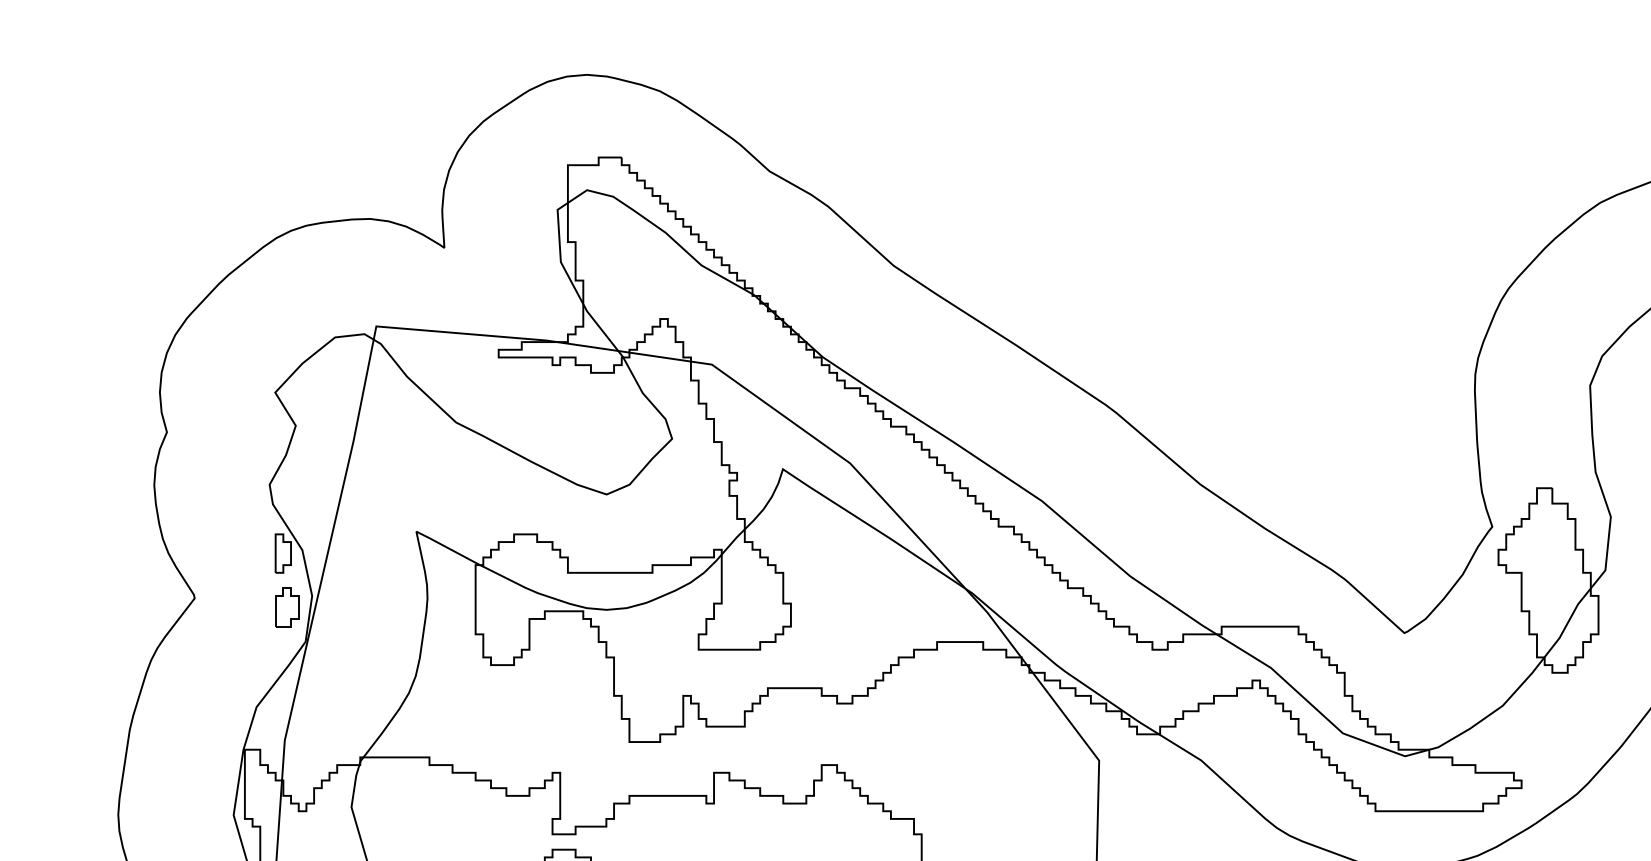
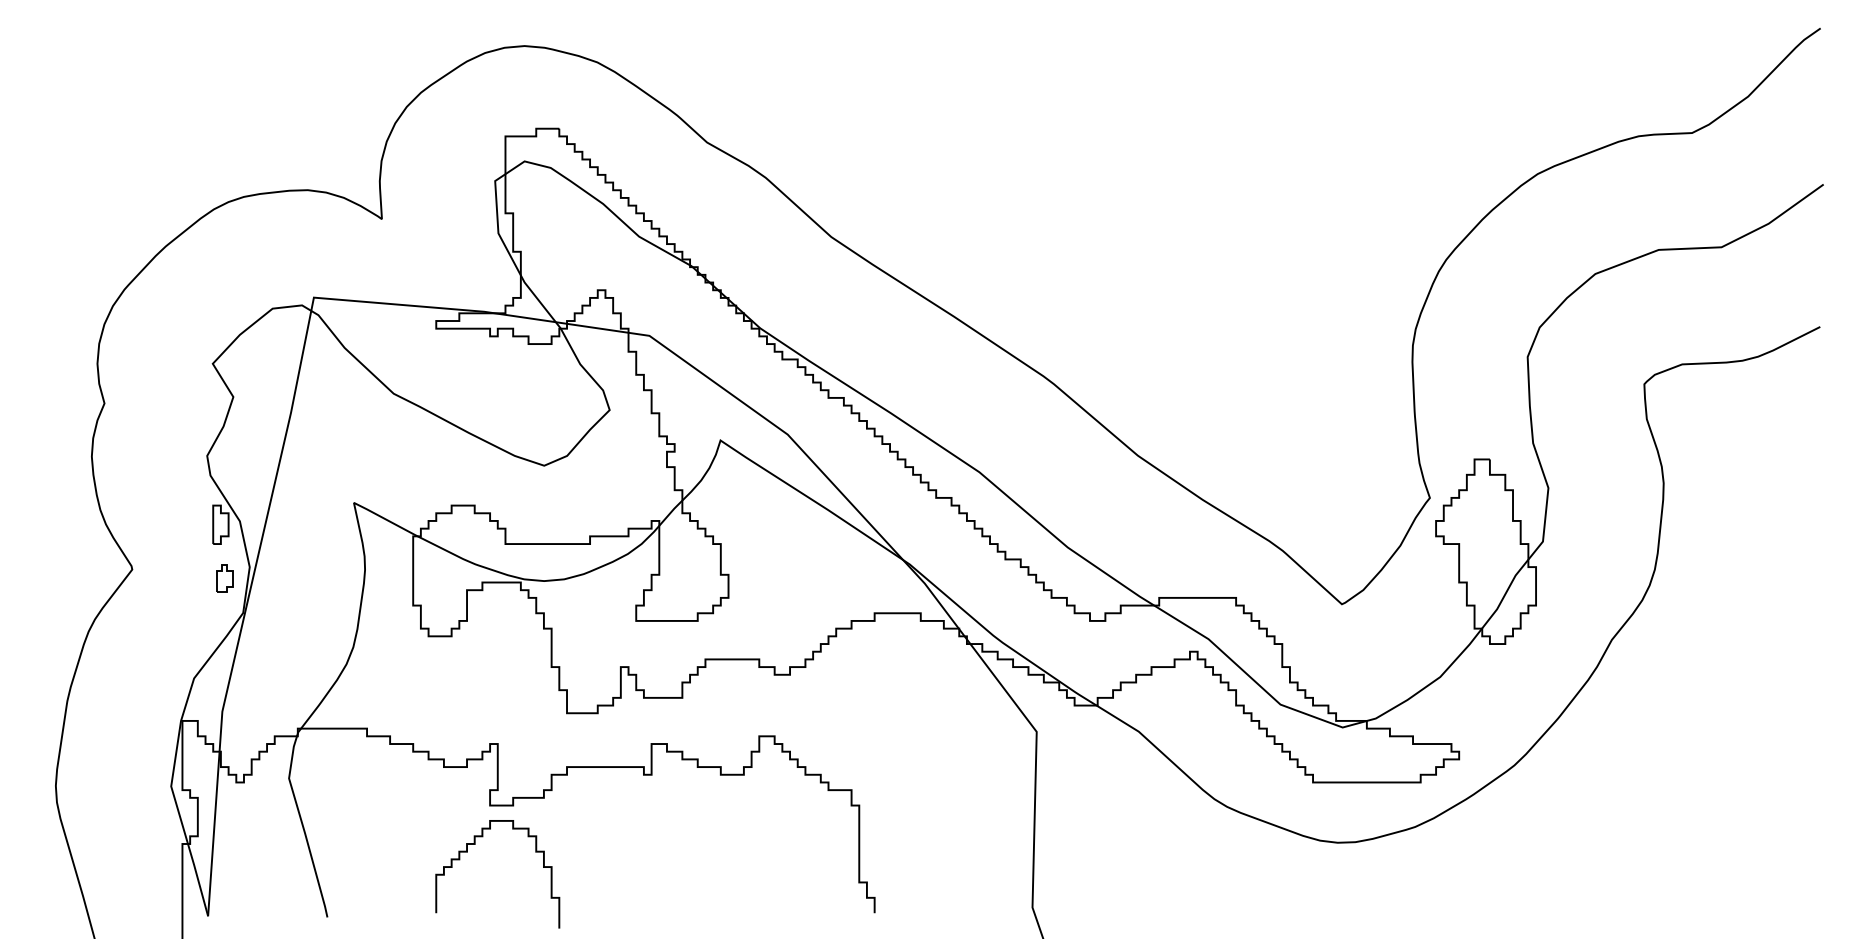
part: (286, 607) -> (224, 578), size x0.7

